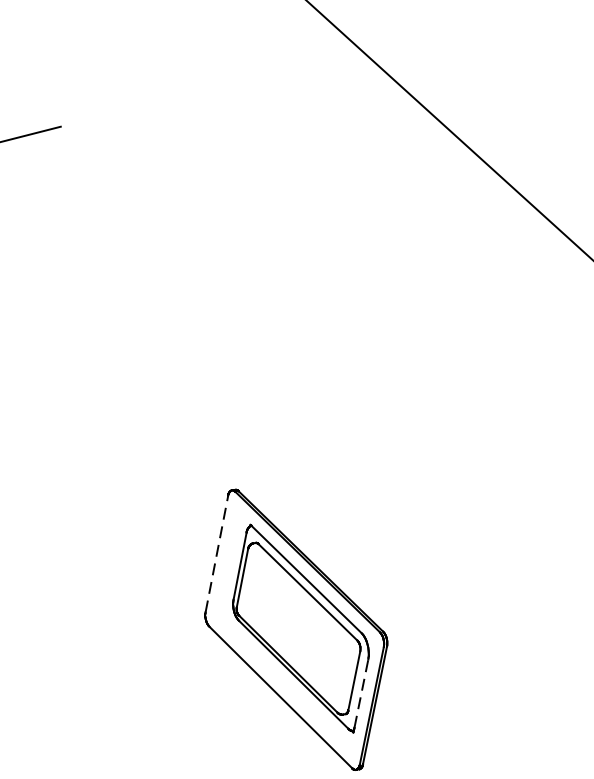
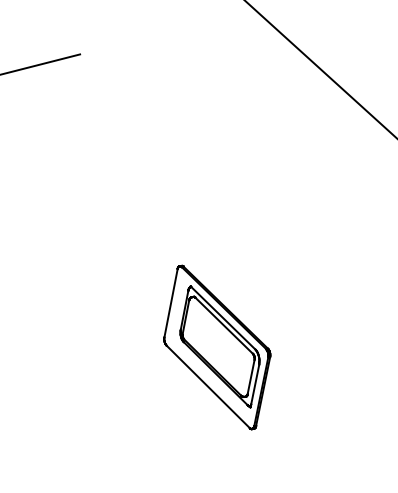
line: (217, 554) -> (171, 303), dashed -> solid
line: (361, 693) -> (255, 384), dashed -> solid

